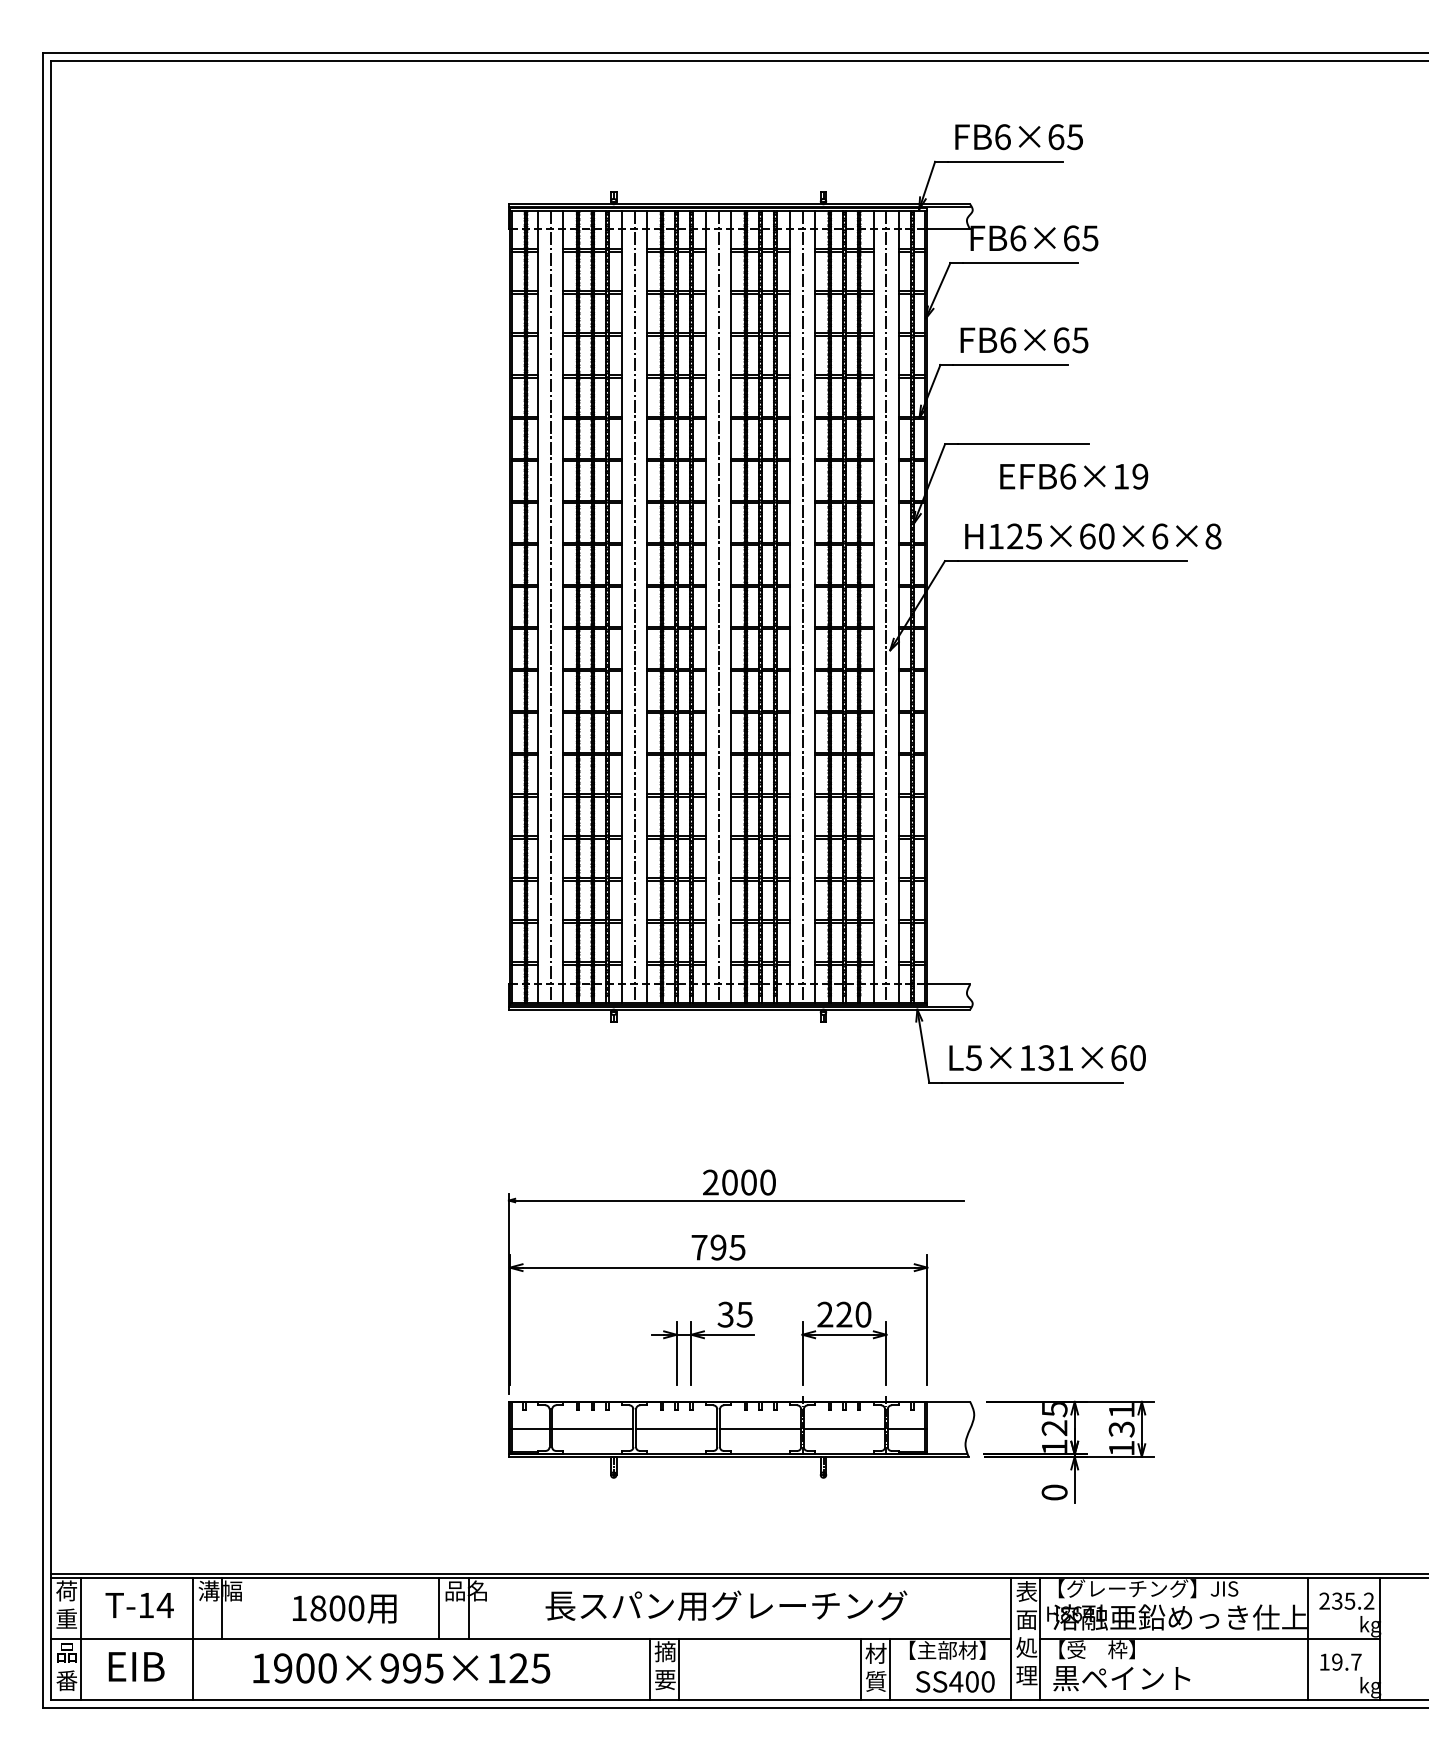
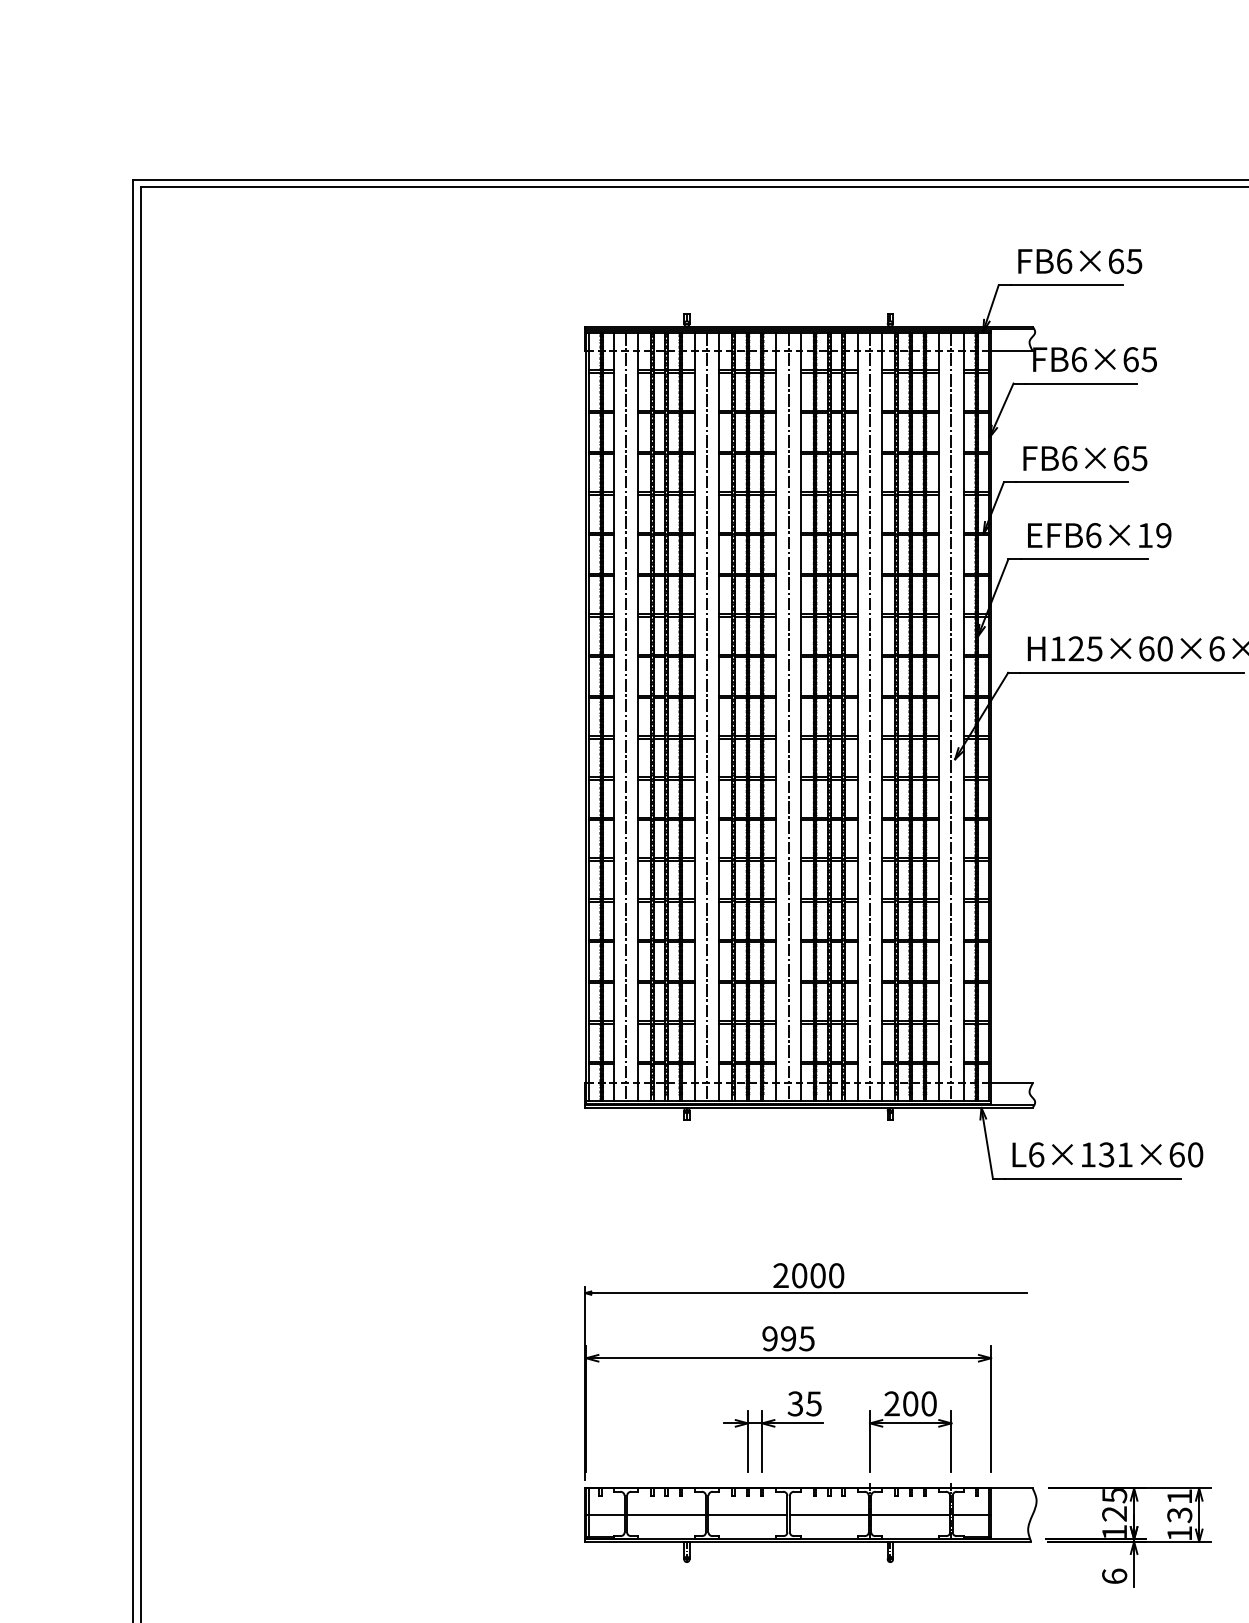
text: (1074, 476) -> (1099, 535), moved
text: (973, 1058) -> (1035, 1155), L5×131×60 -> L6×131×60
text: (699, 1247) -> (770, 1338), 795 -> 995
text: (844, 1314) -> (910, 1403), 220 -> 200
text: (1054, 1492) -> (1114, 1576), 0 -> 6

